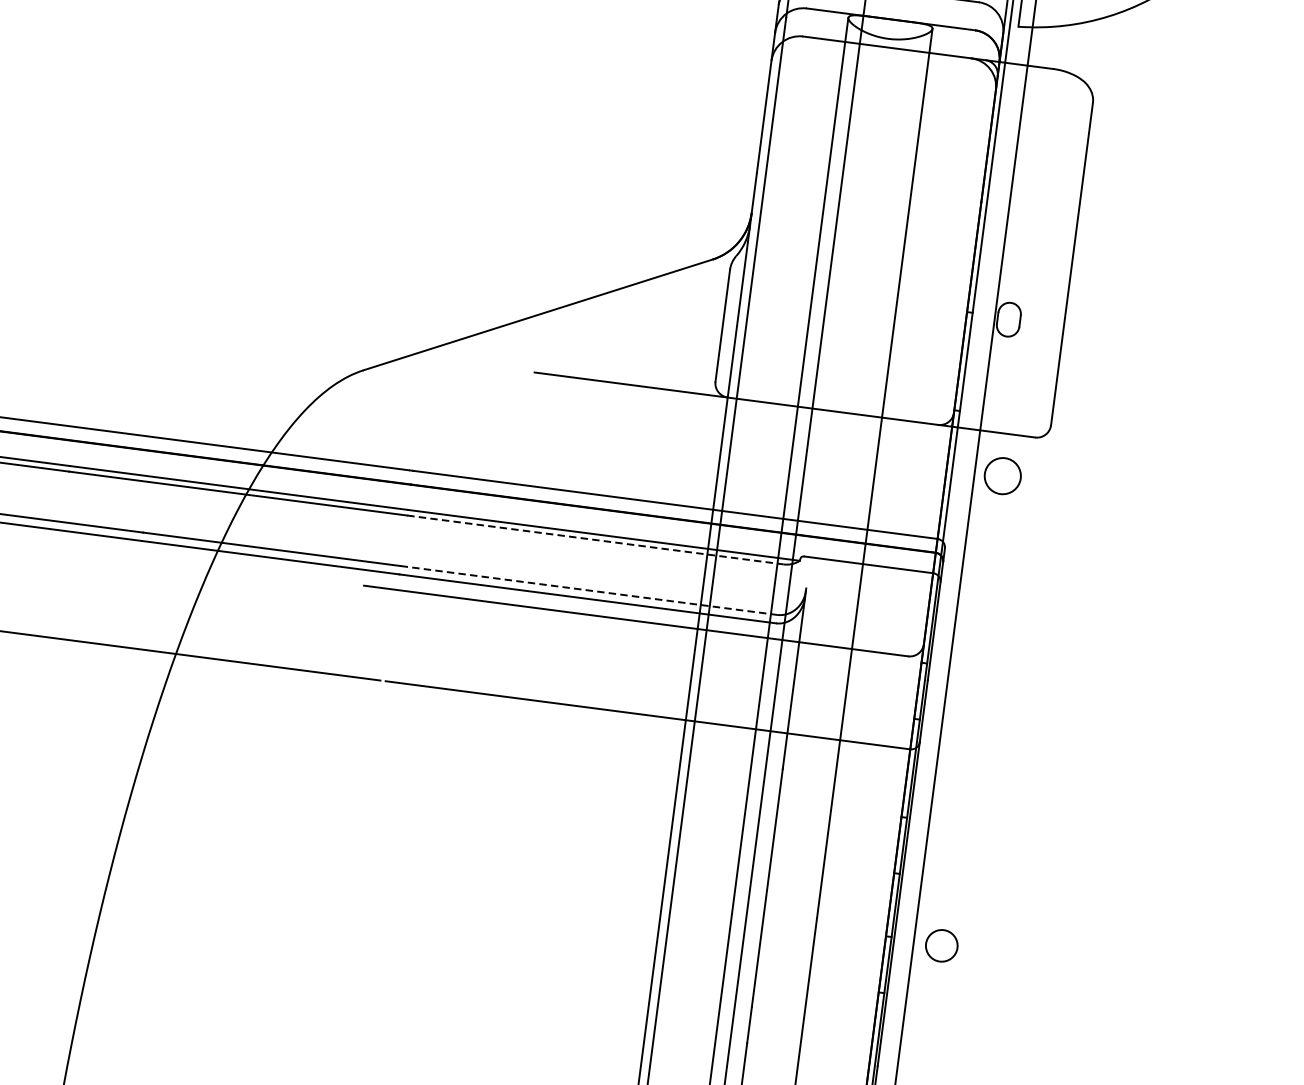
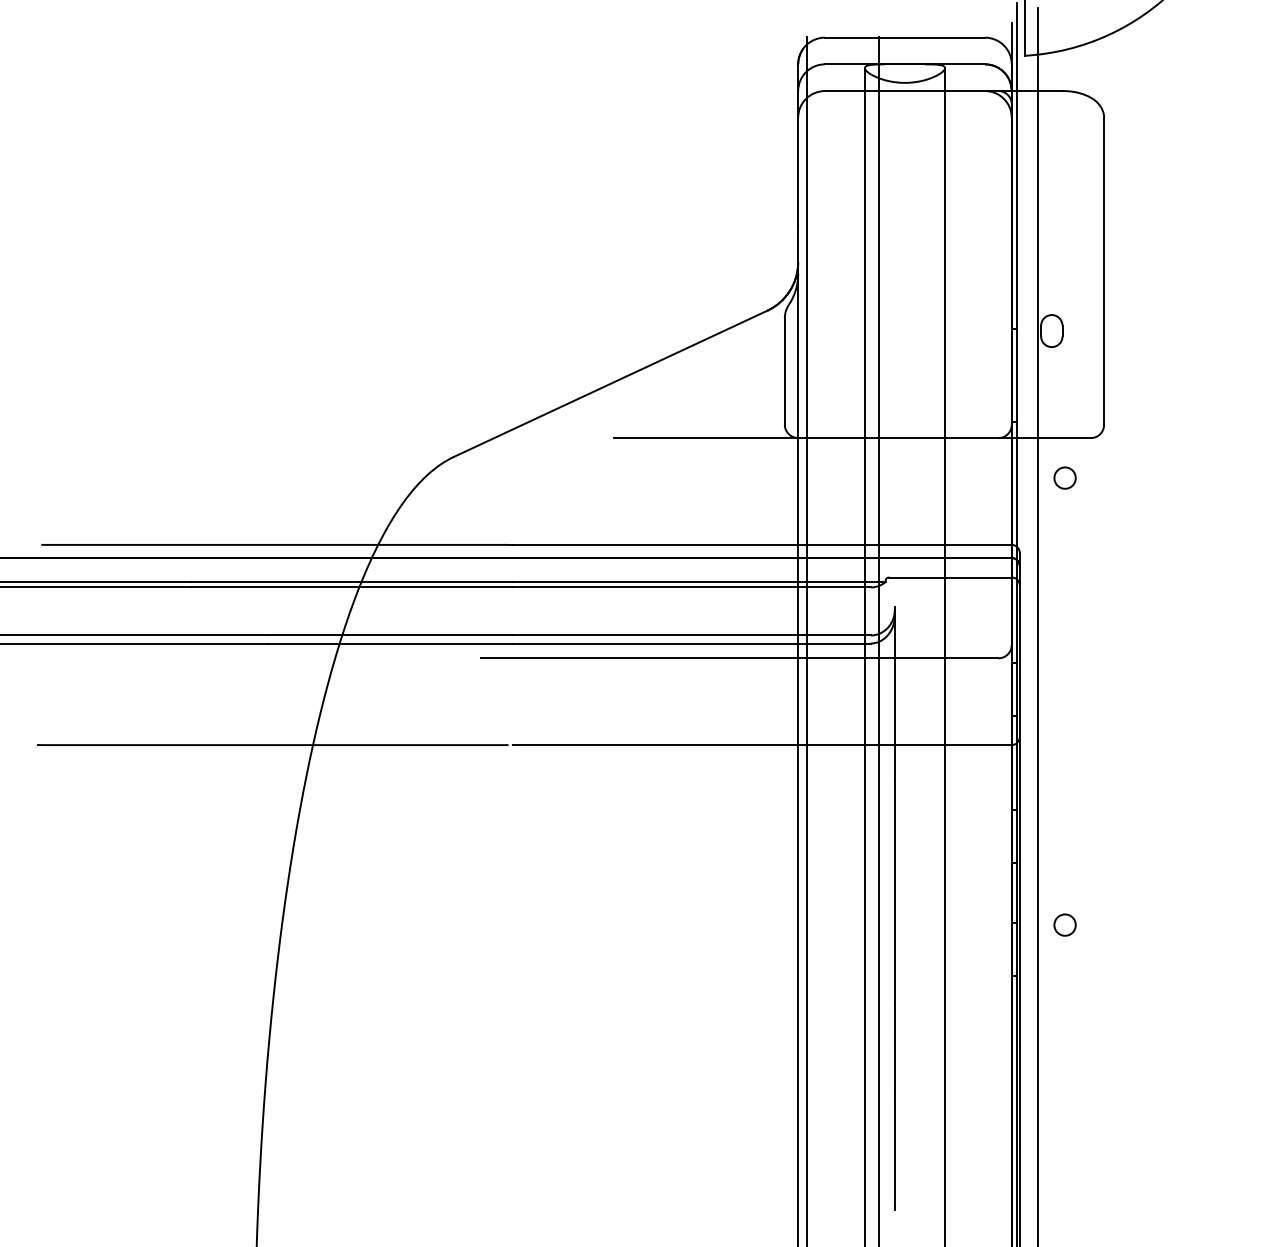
circle: (1002, 475) -> (1064, 477), size x0.62
line: (596, 540) -> (692, 587), dashed -> solid
line: (589, 590) -> (692, 635), dashed -> solid
circle: (941, 945) -> (1064, 924), size x0.71

